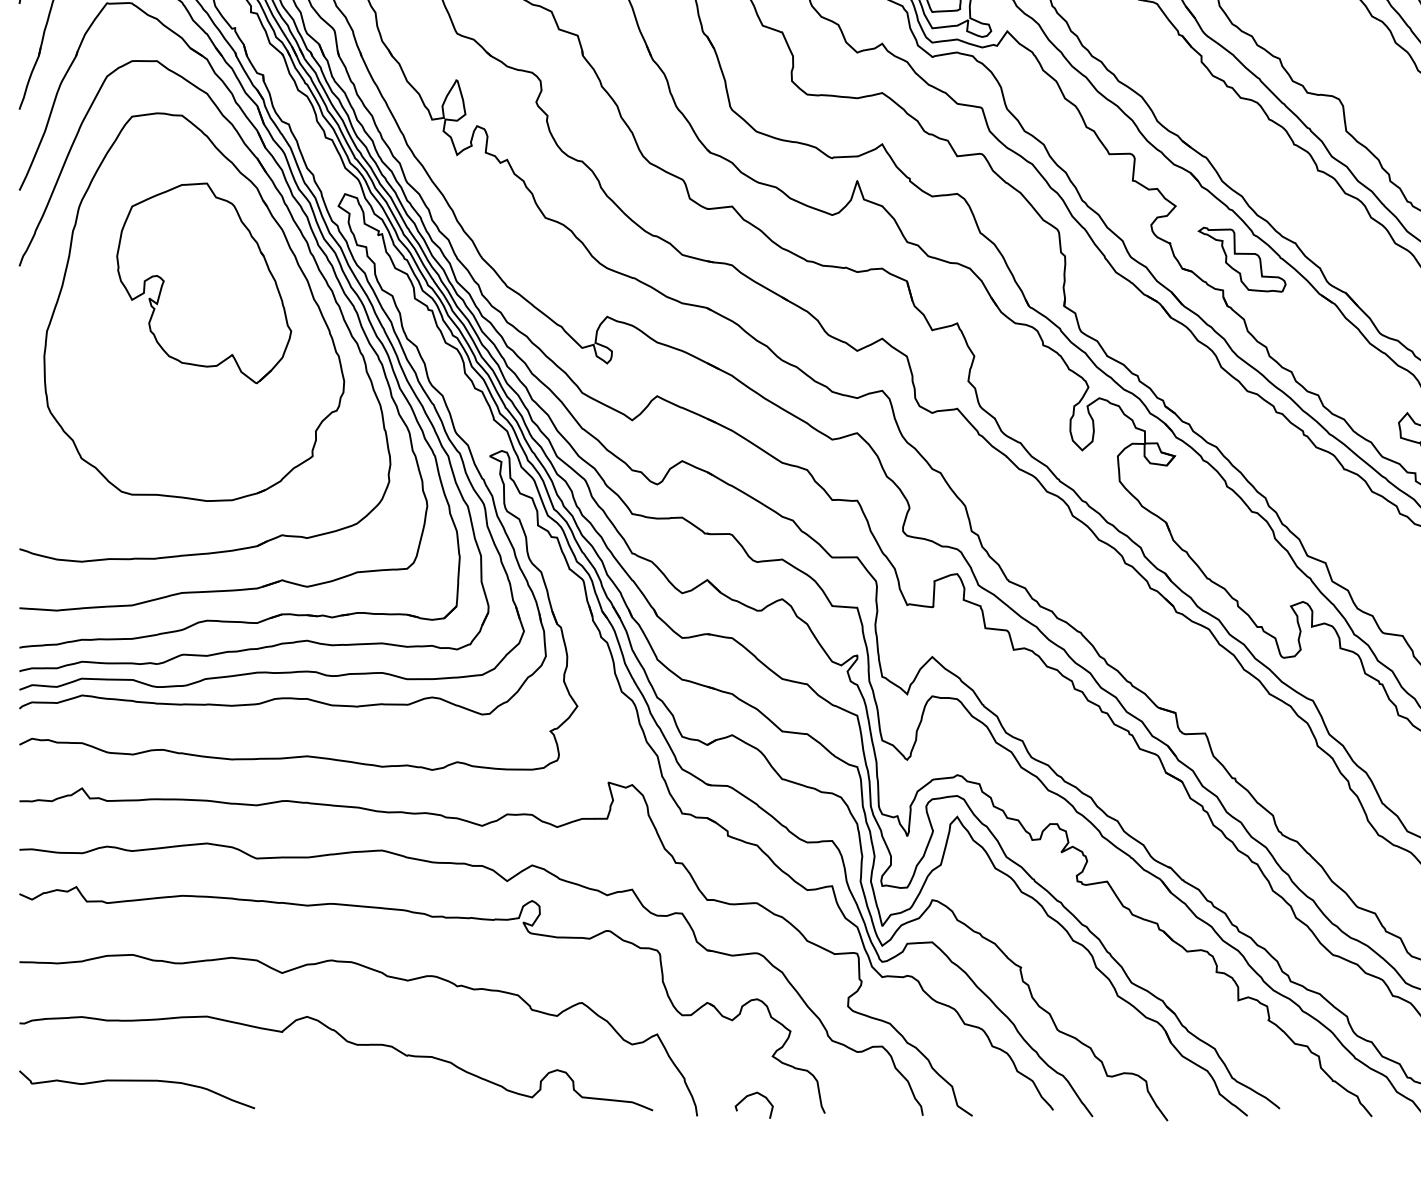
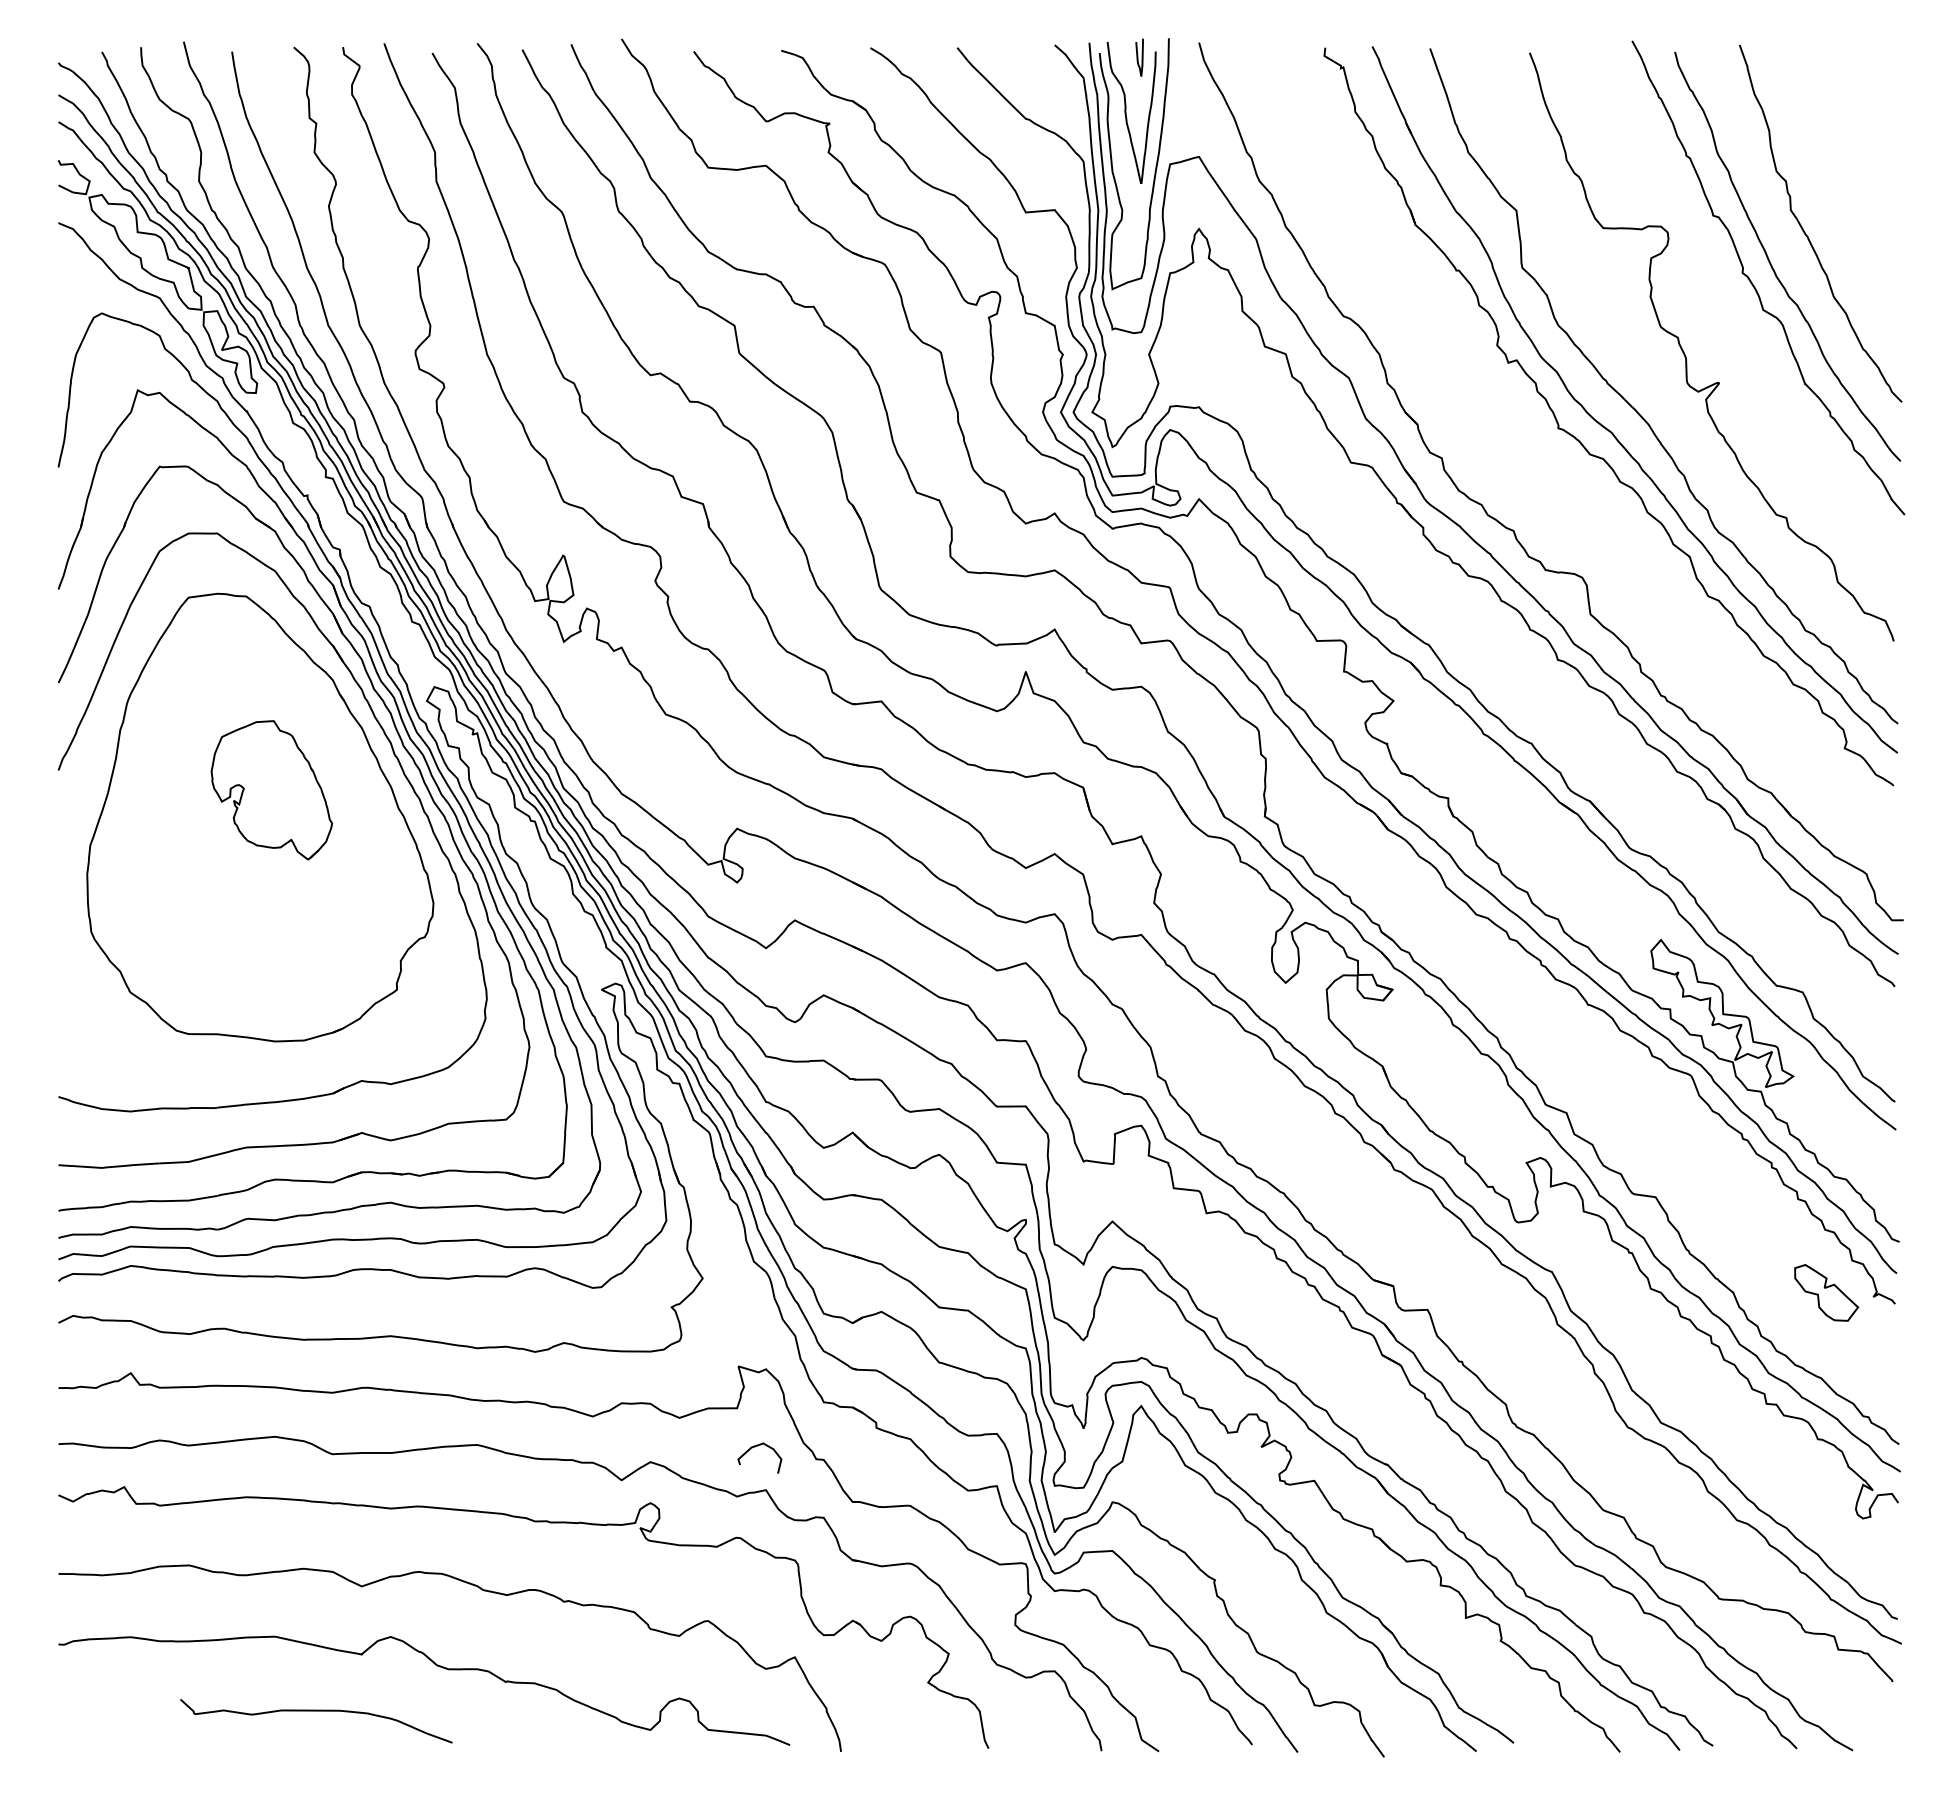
part: (1242, 259) -> (1470, 762), removed
part: (203, 283) -> (271, 790), size x0.6
curve: (137, 1081) -> (316, 1711), moved
curve: (750, 1096) -> (755, 1447), moved

